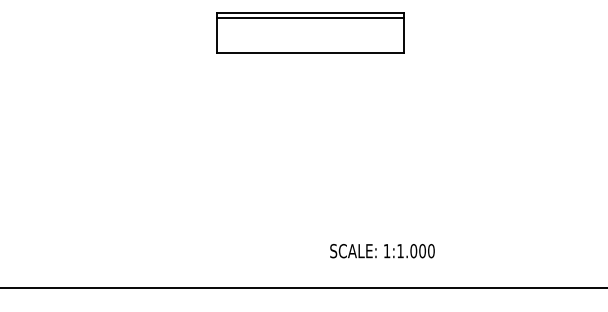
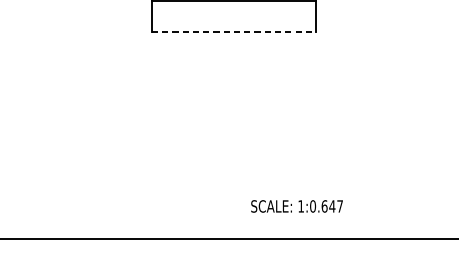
line: (310, 52) -> (233, 31), solid -> dashed
text: (415, 251) -> (326, 206), 1:1.000 -> 1:0.647

